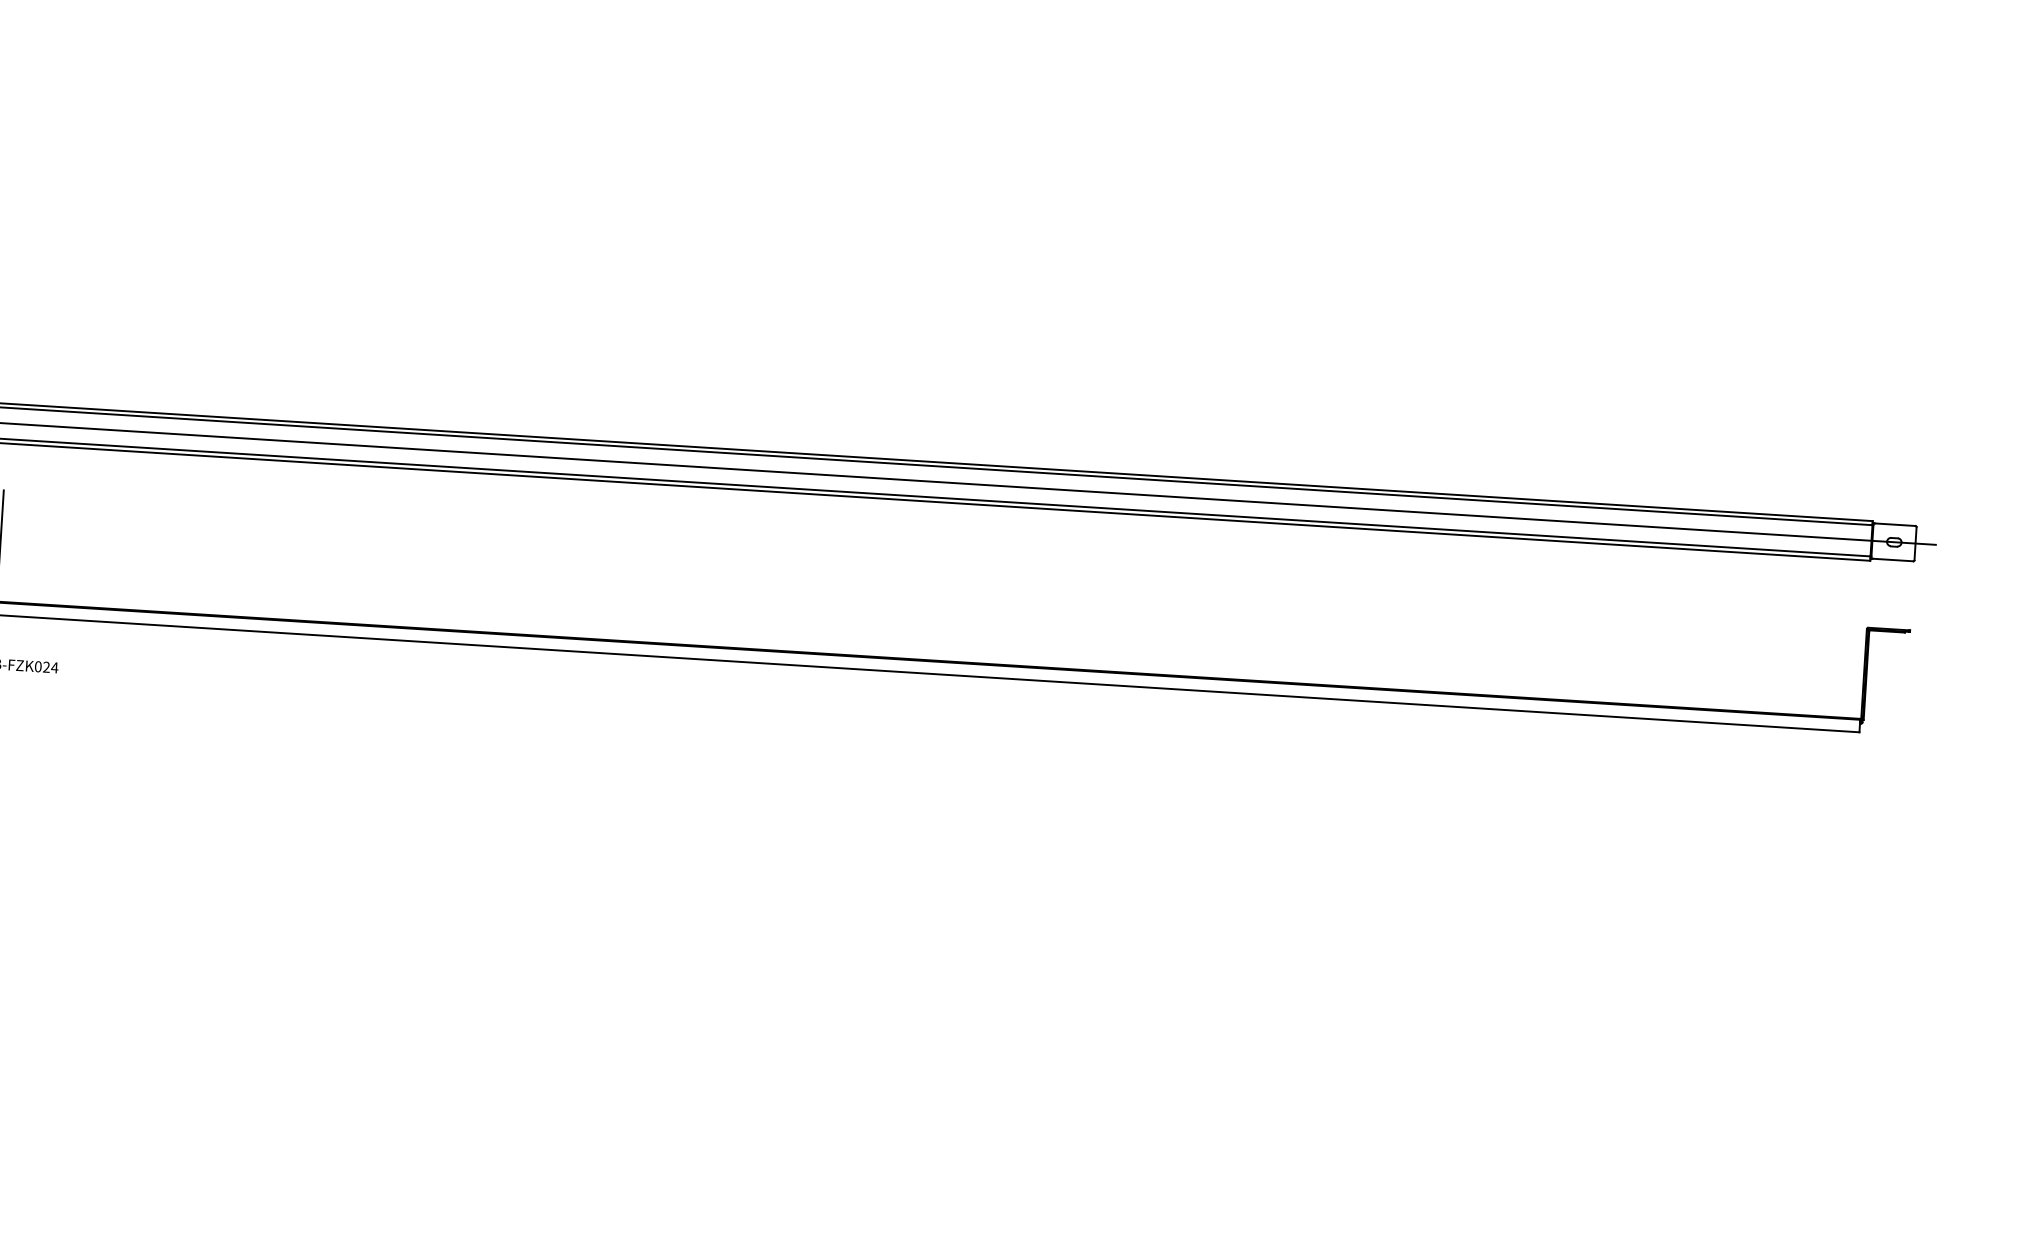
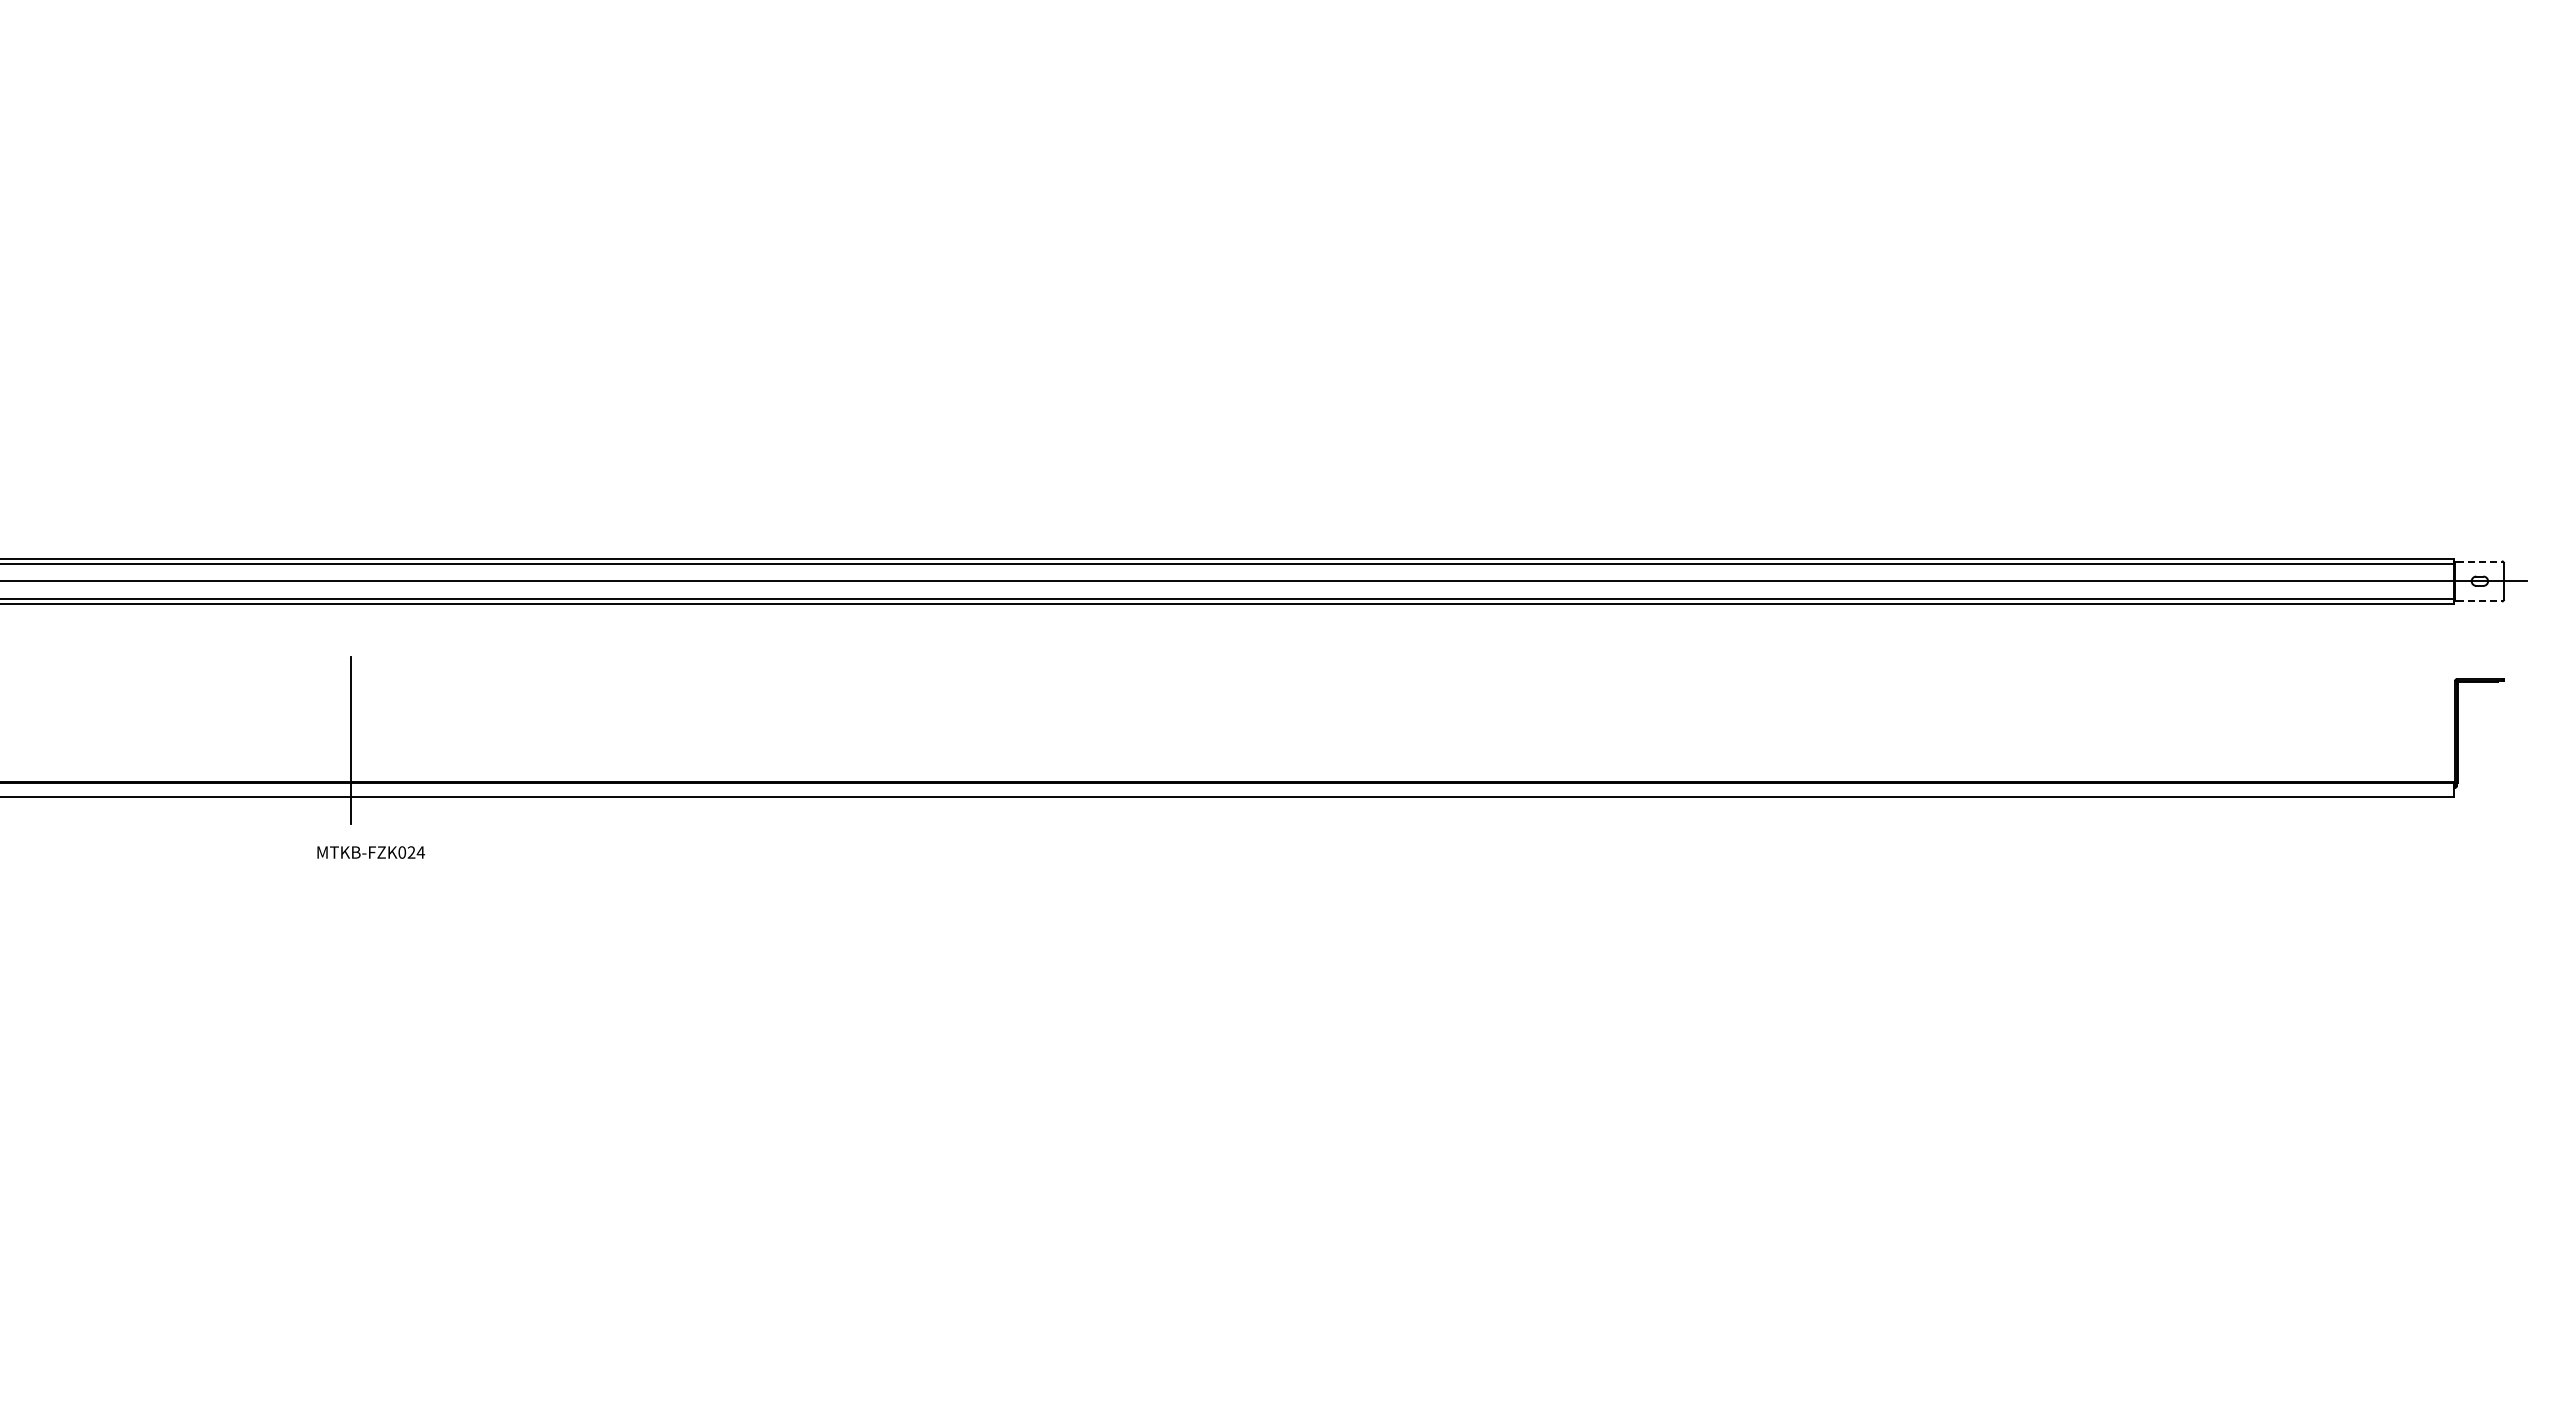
line: (1895, 524) -> (2479, 561), solid -> dashed
line: (1892, 560) -> (2479, 601), solid -> dashed

